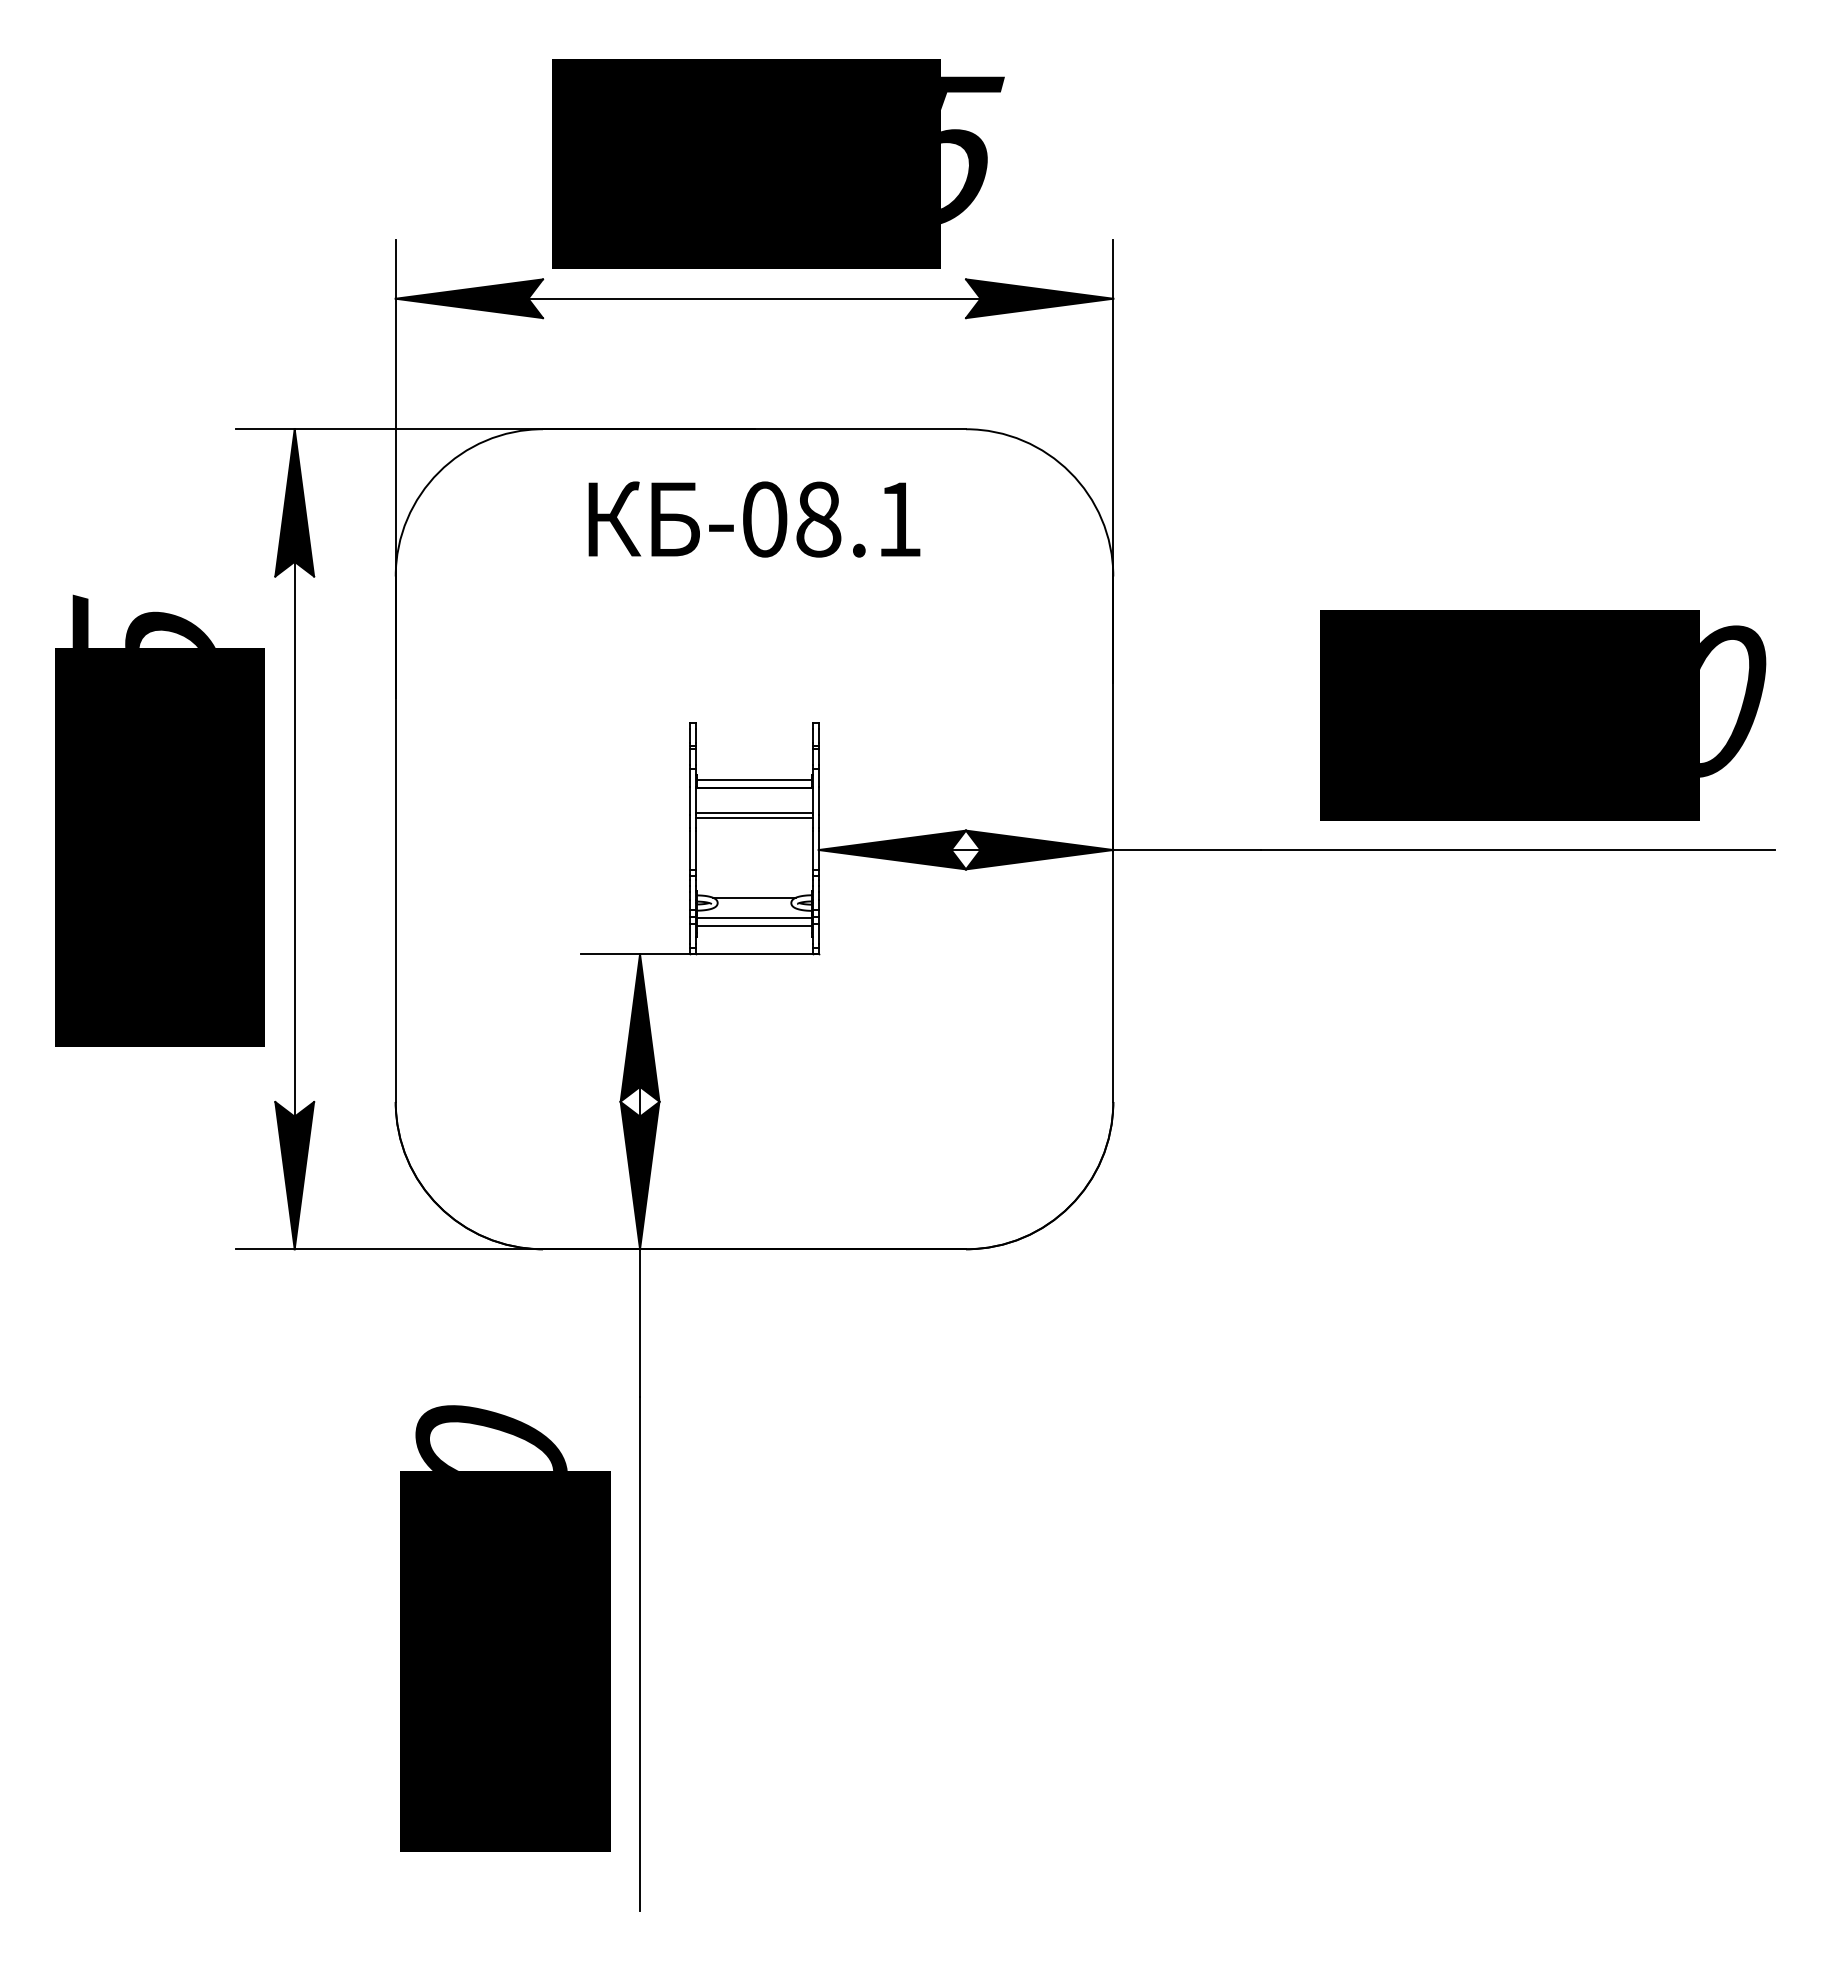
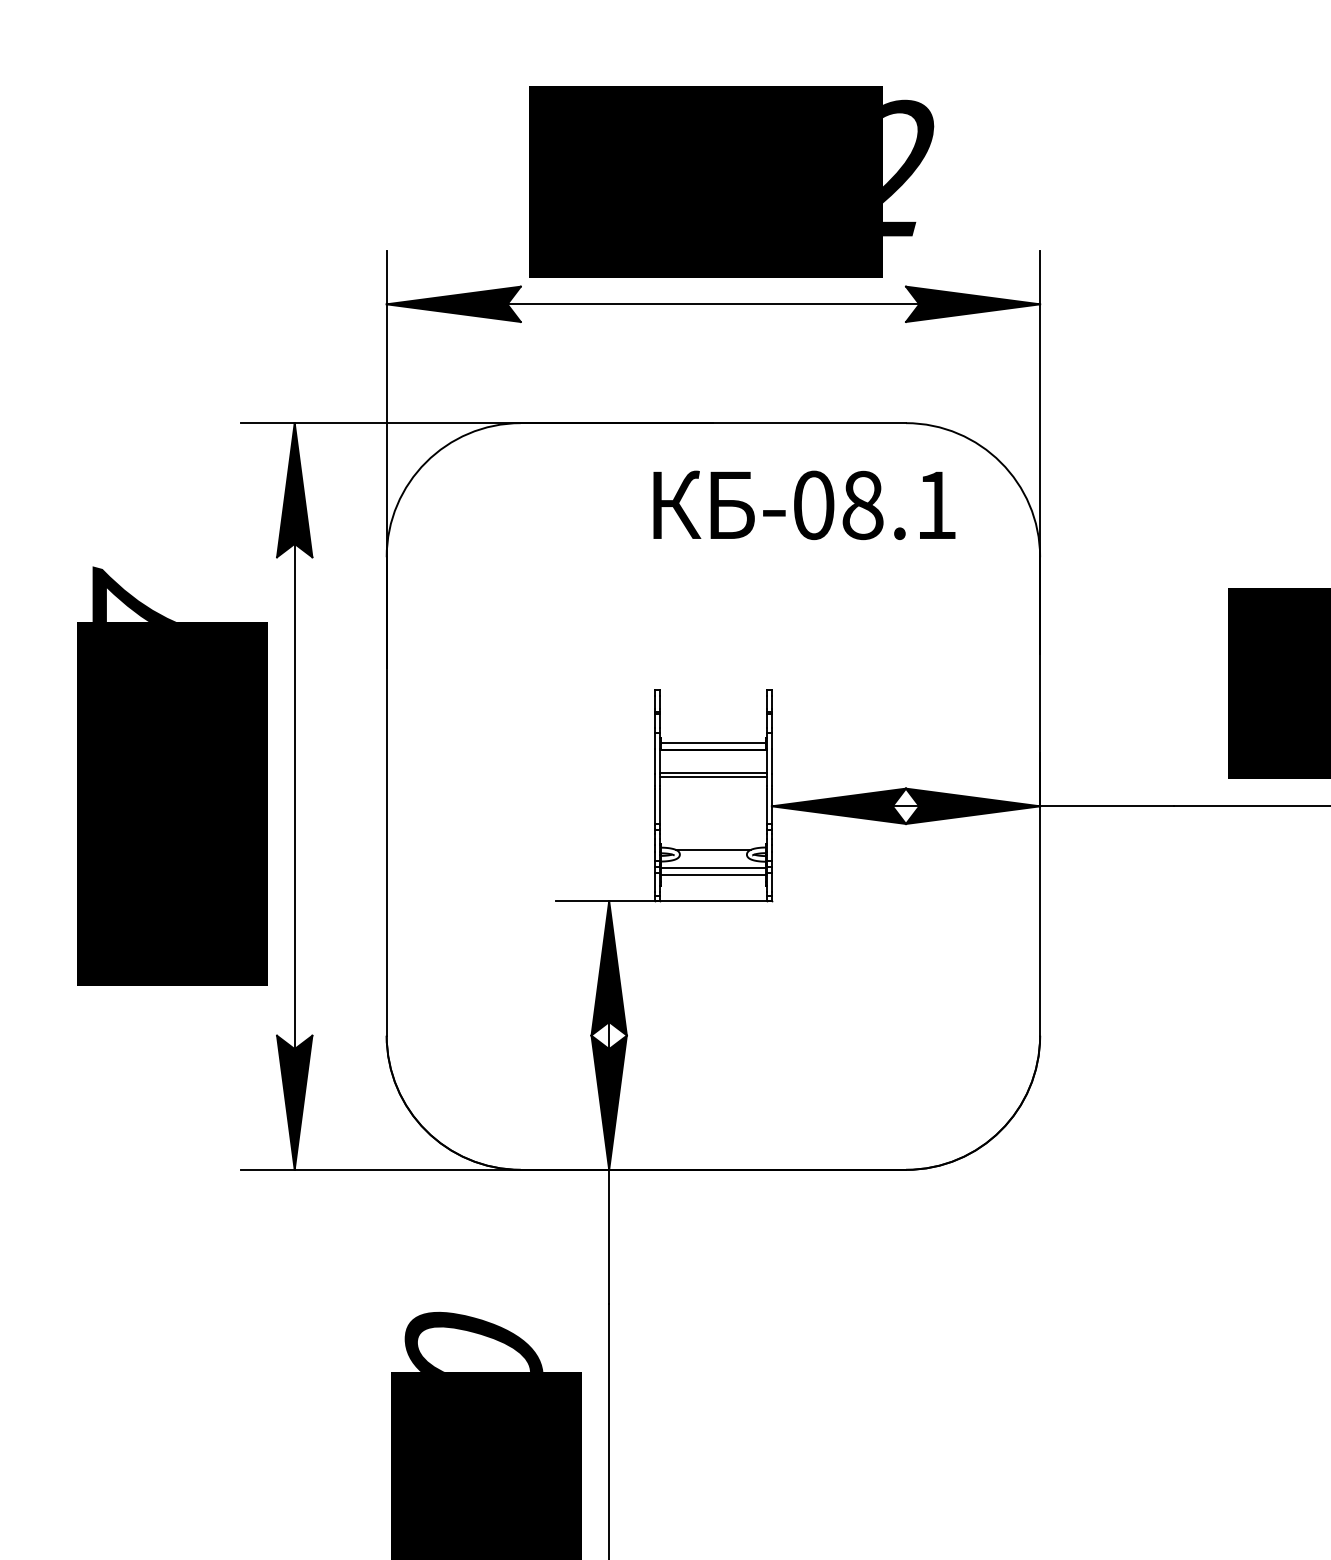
text: (972, 148) -> (911, 167), 2435 -> 3372
text: (754, 519) -> (804, 505), moved
text: (143, 616) -> (157, 593), 2785 -> 4007

